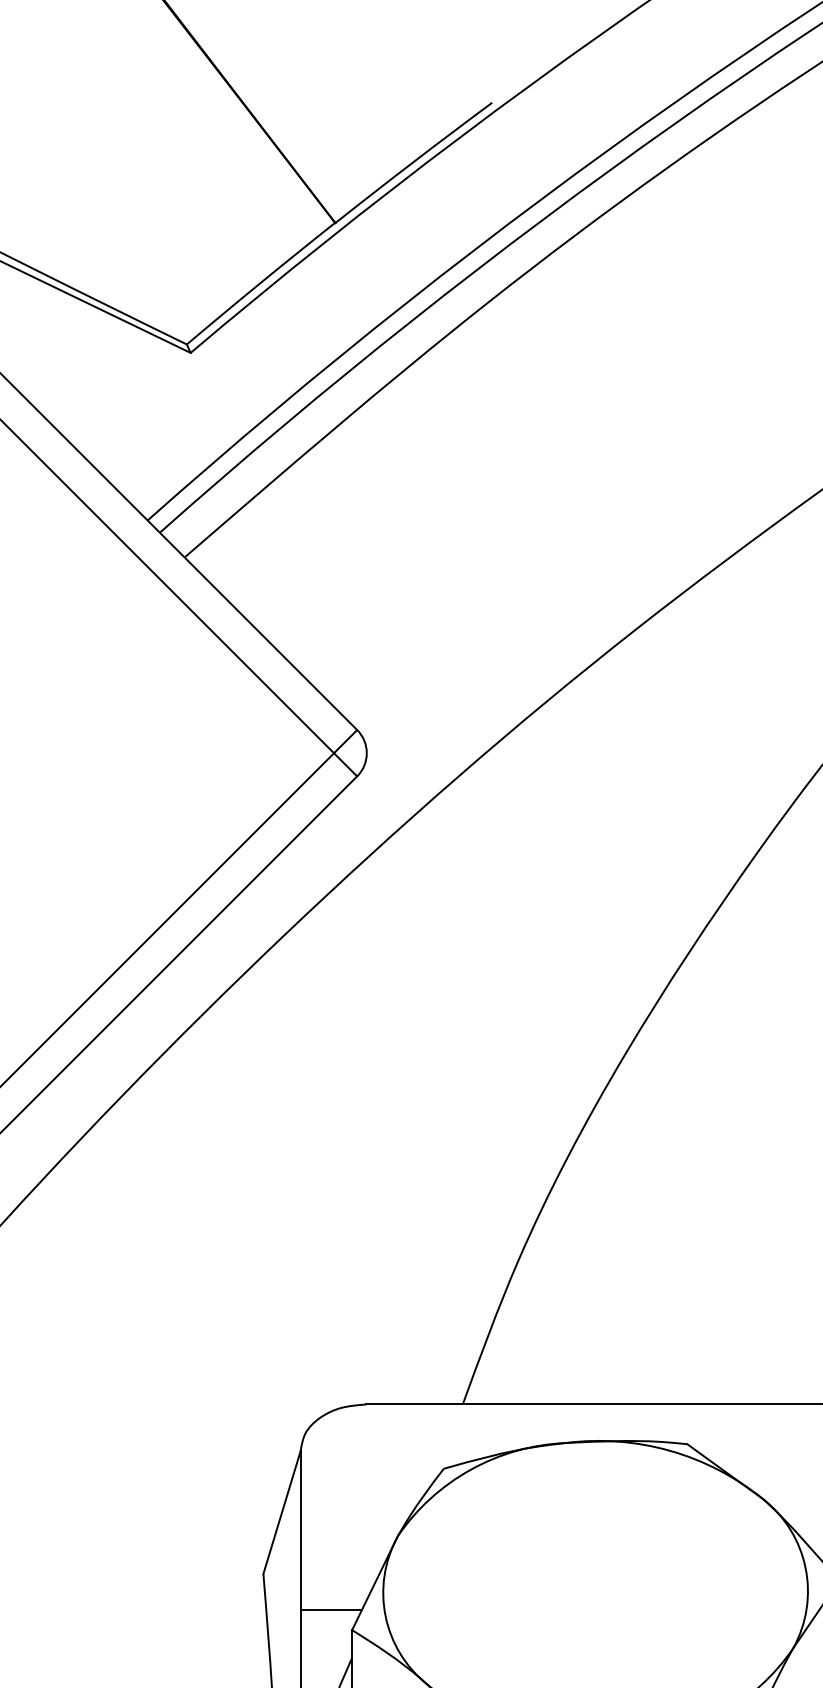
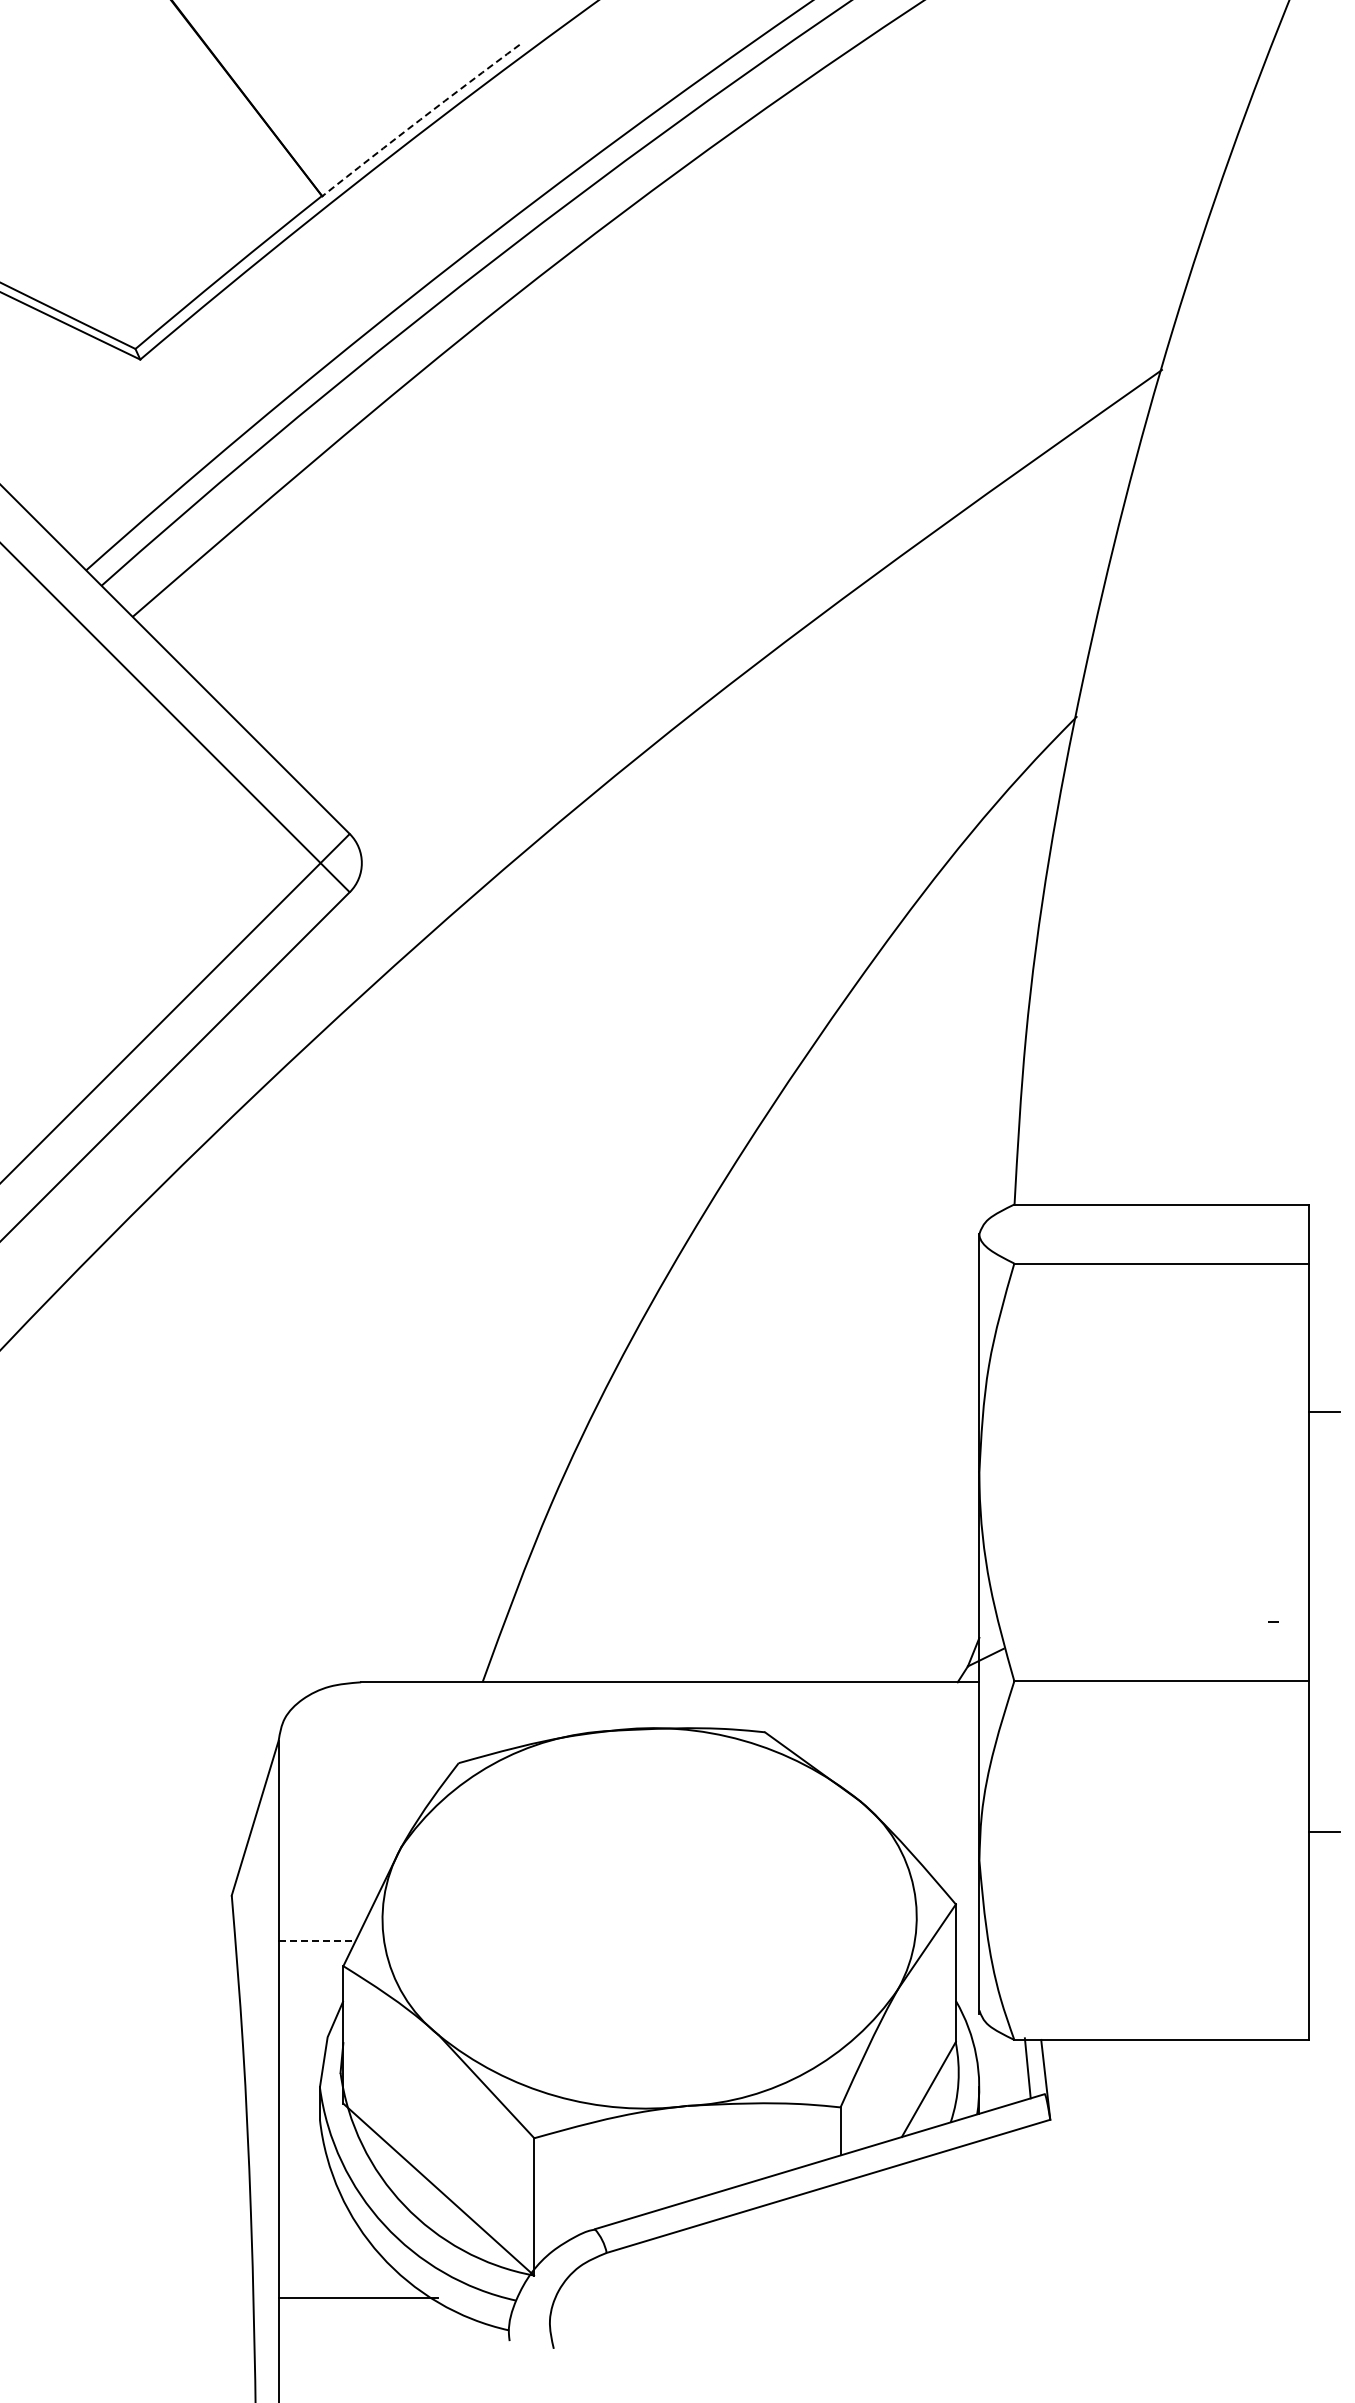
arc: (413, 162) -> (420, 119), solid -> dashed
line: (331, 1609) -> (317, 1940), solid -> dashed

